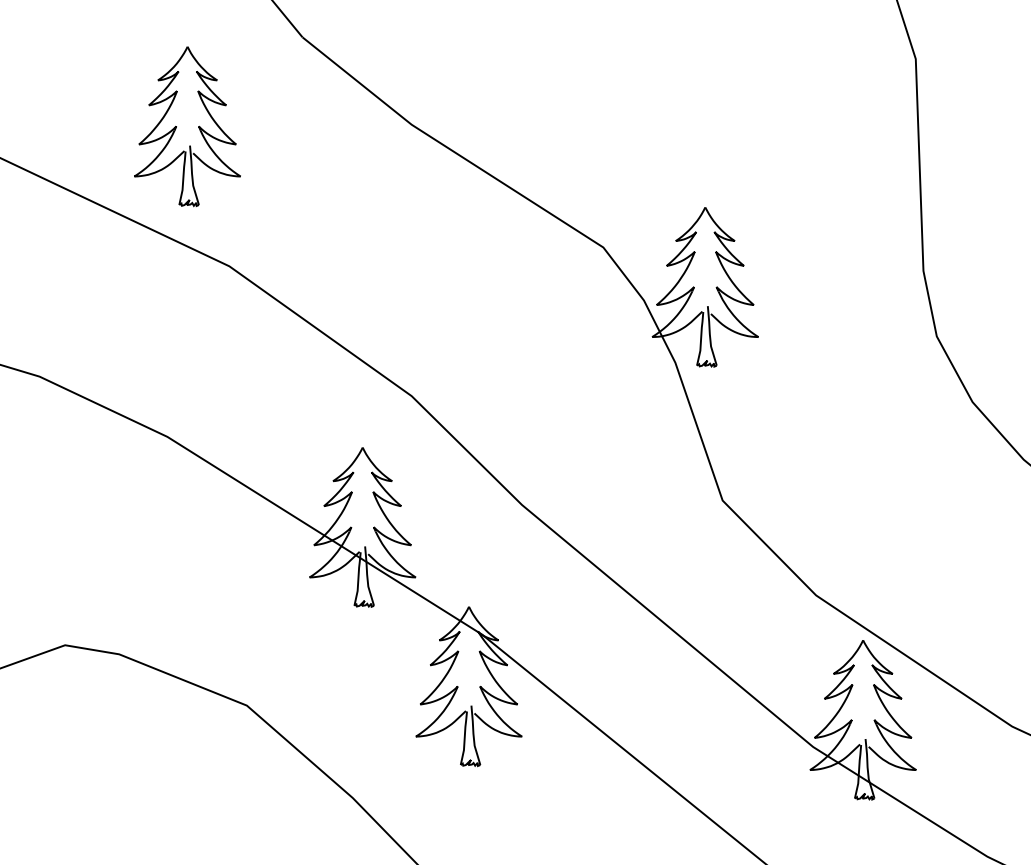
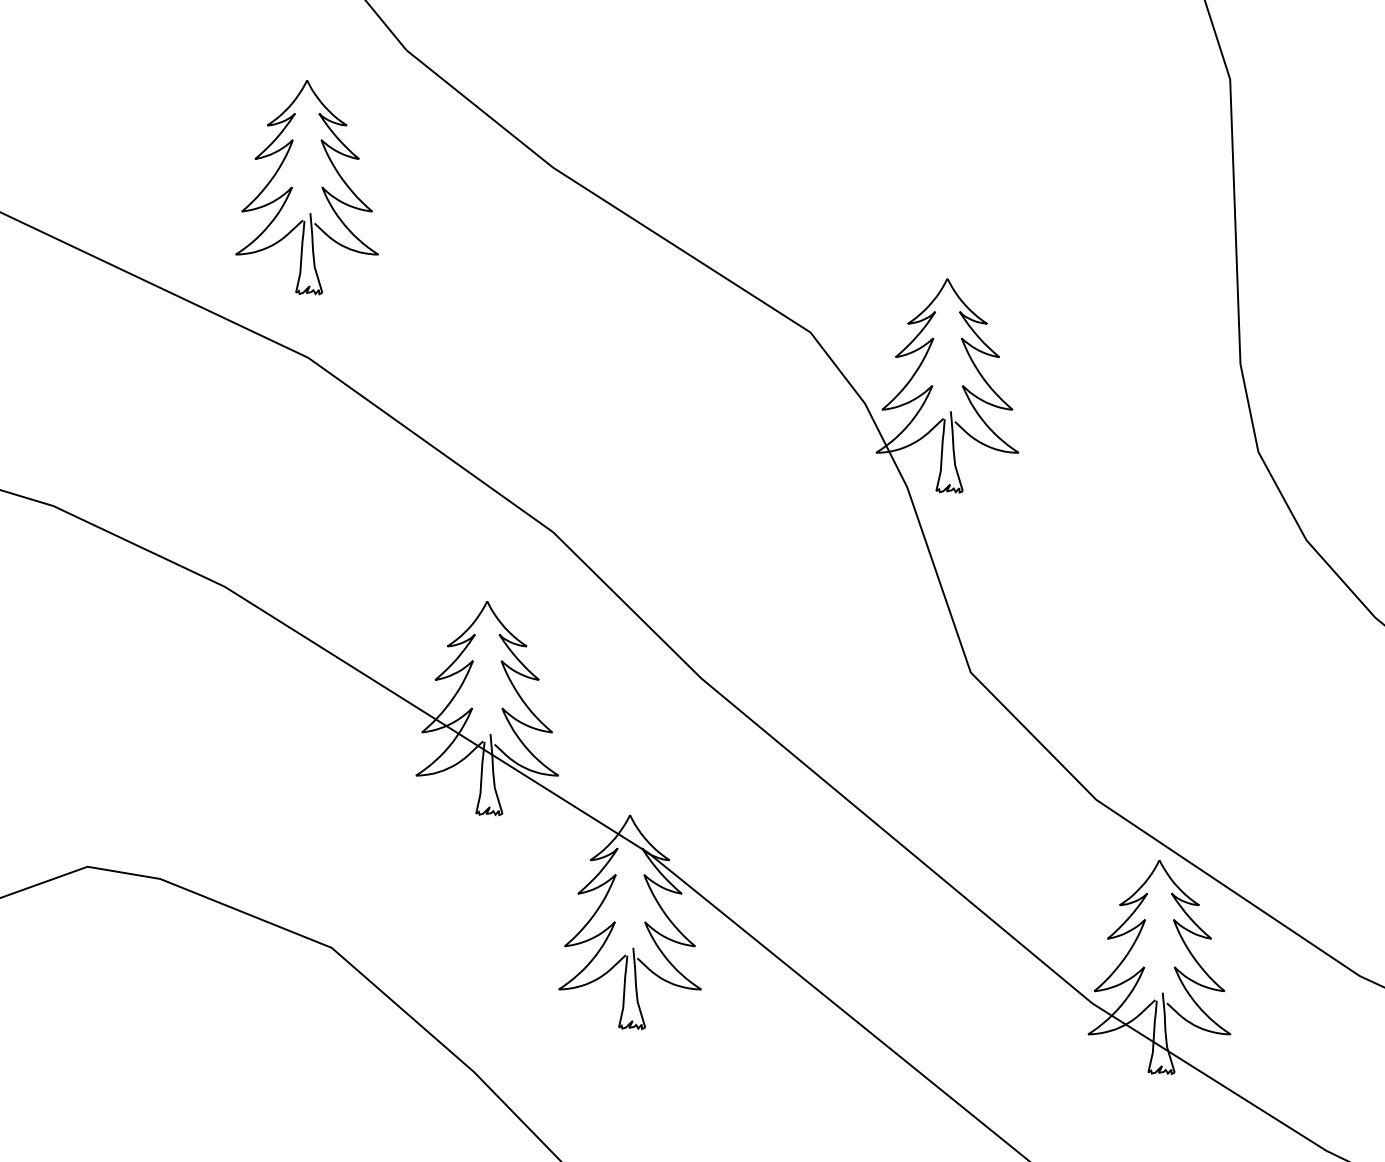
part: (187, 126) -> (307, 187), moved

